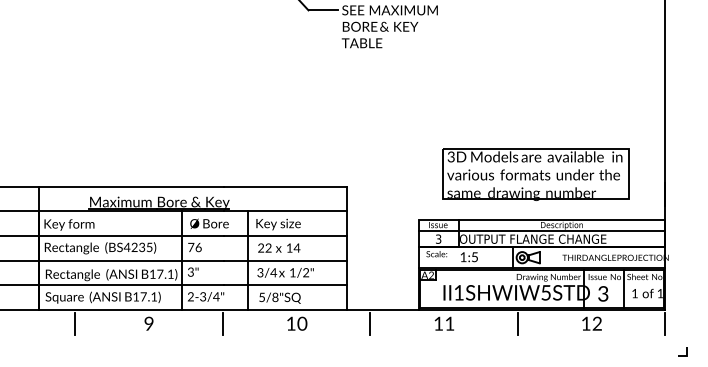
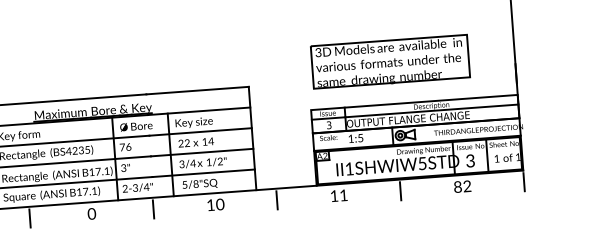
part: (535, 174) -> (390, 62), moved
text: (585, 323) -> (457, 186), 12 -> 82
text: (149, 324) -> (92, 214), 9 -> 0
line: (686, 351) -> (543, 204), removed

